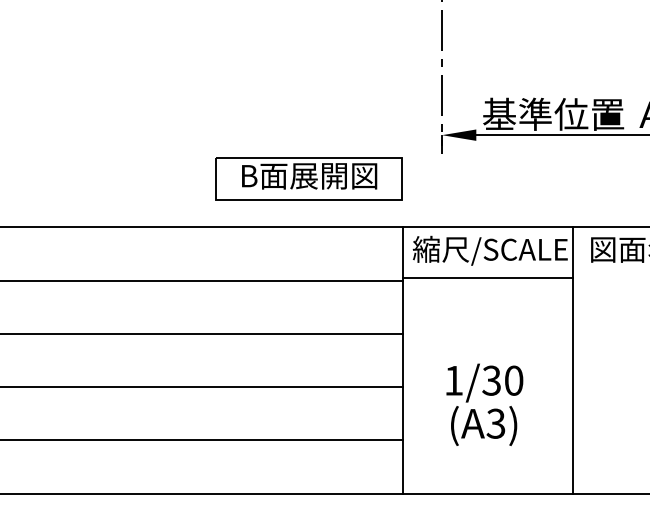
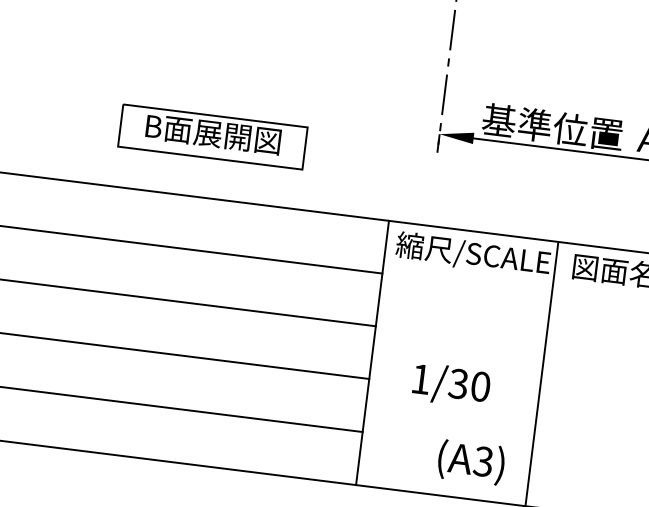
part: (308, 178) -> (212, 136), moved
line: (487, 277) -> (467, 281), removed
text: (484, 425) -> (471, 461), moved

